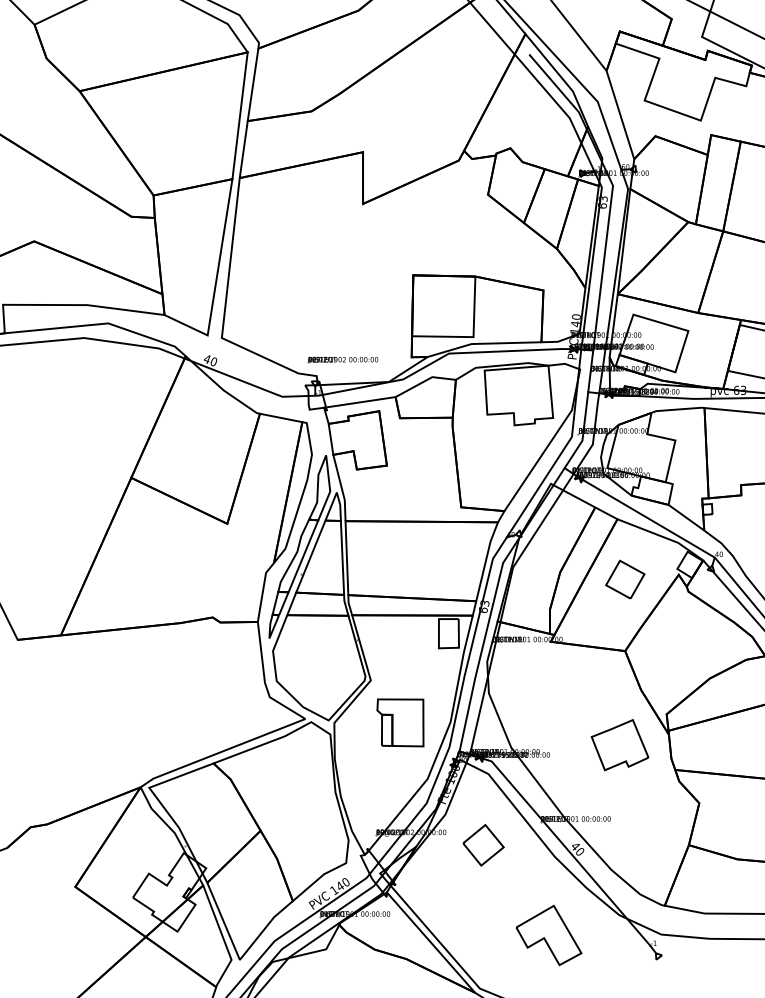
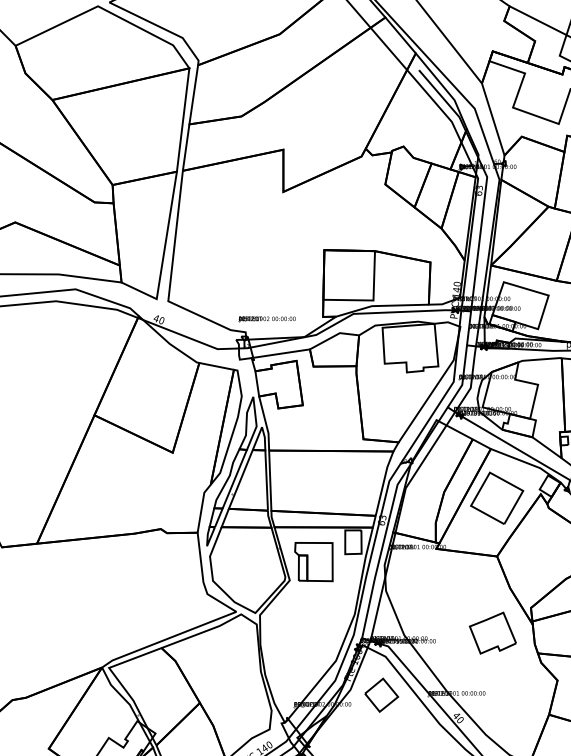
part: (625, 579) -> (497, 498), size x1.67
part: (400, 722) -> (313, 561), moved
part: (483, 845) -> (381, 695), moved

